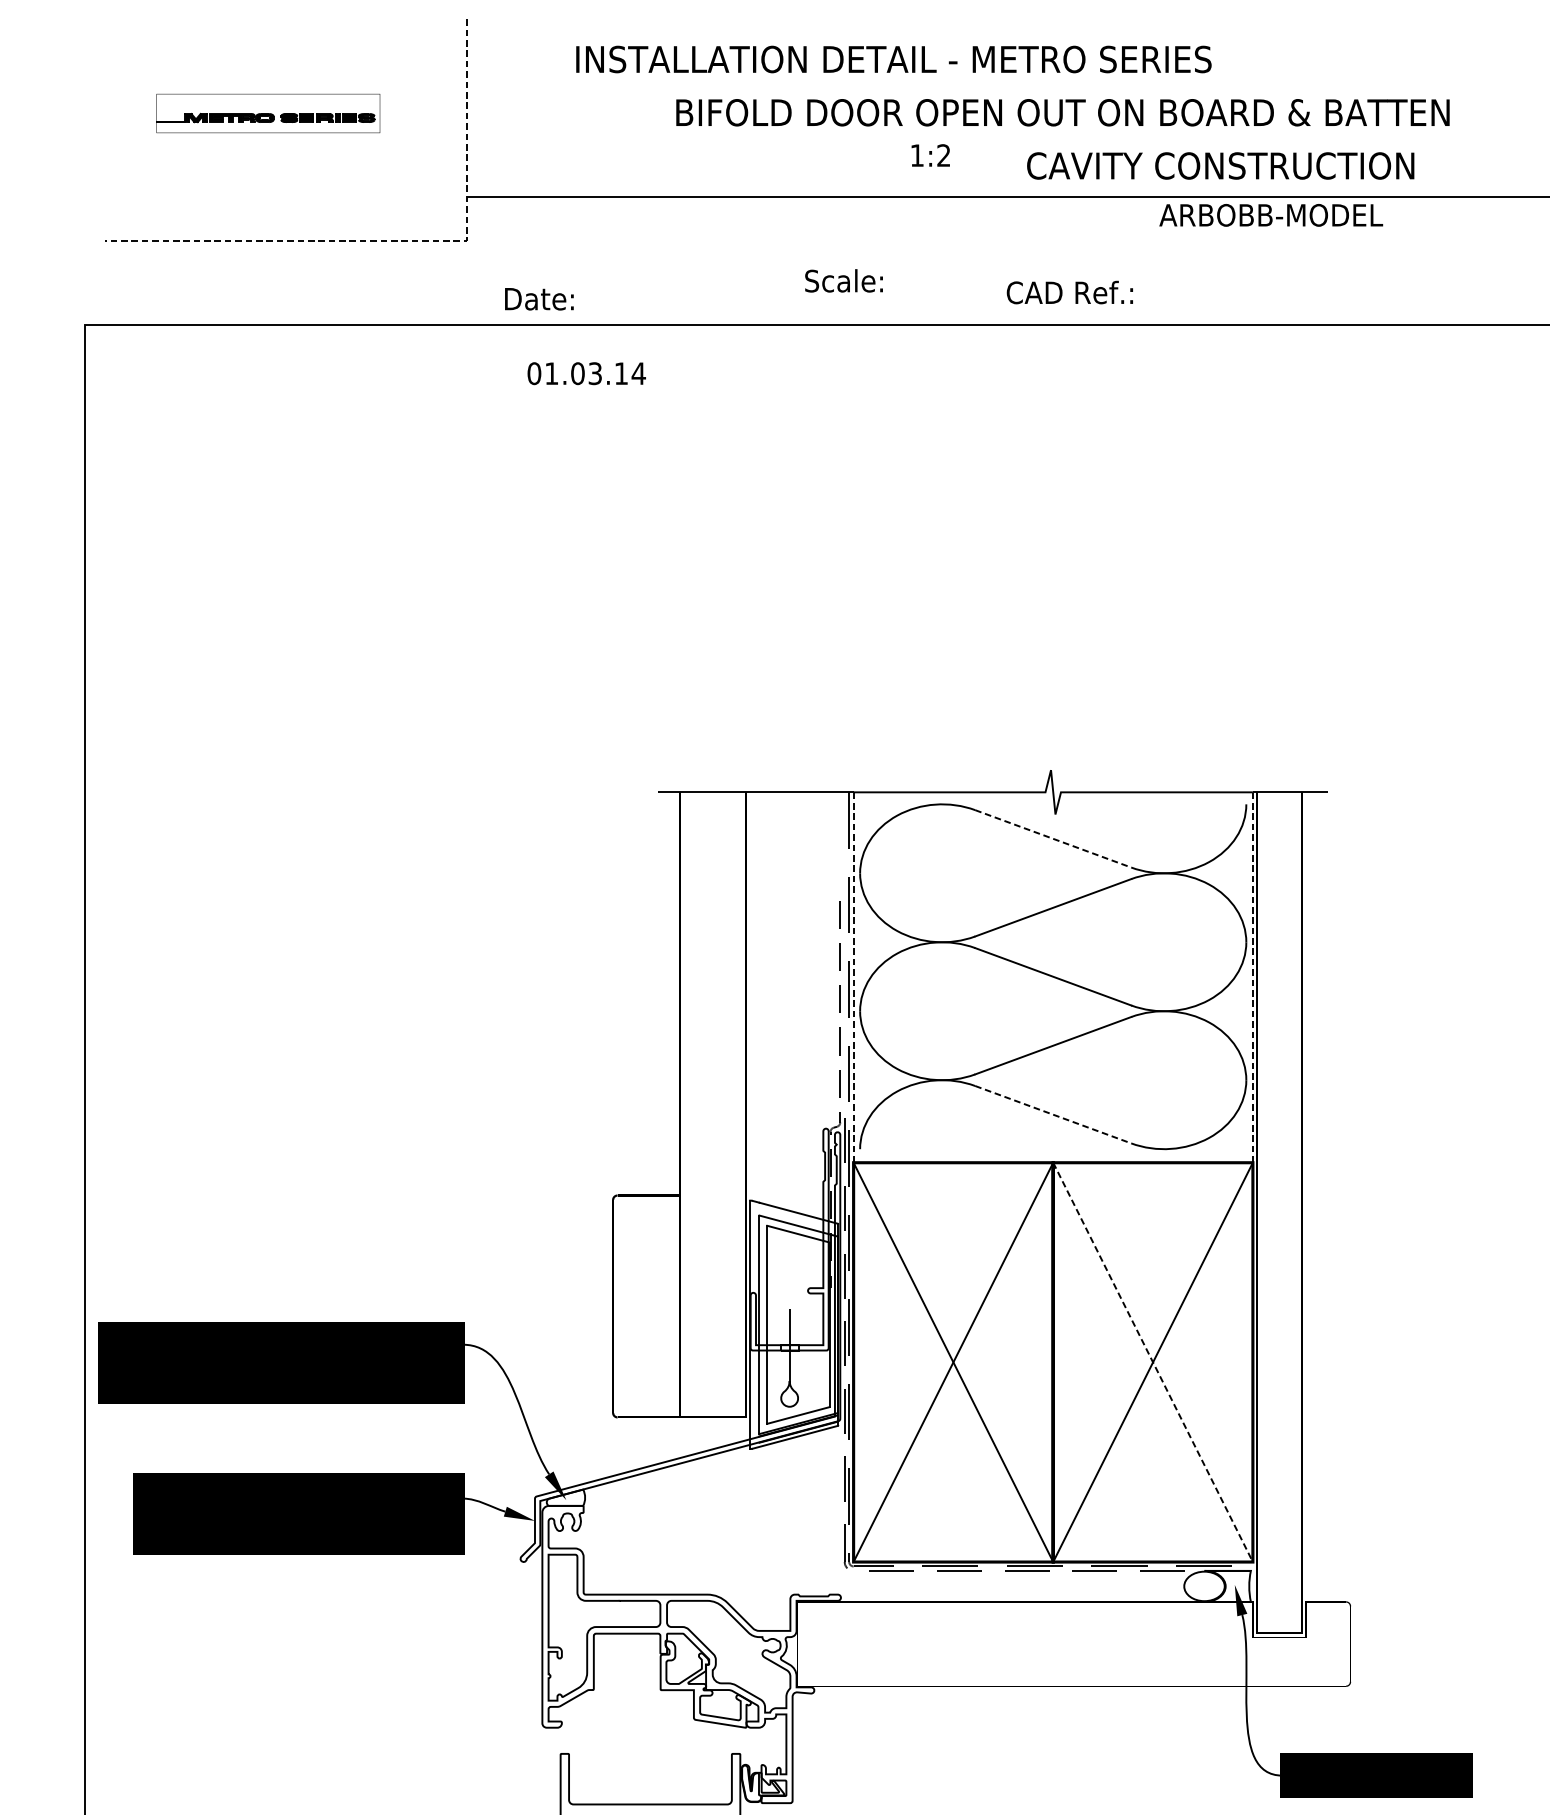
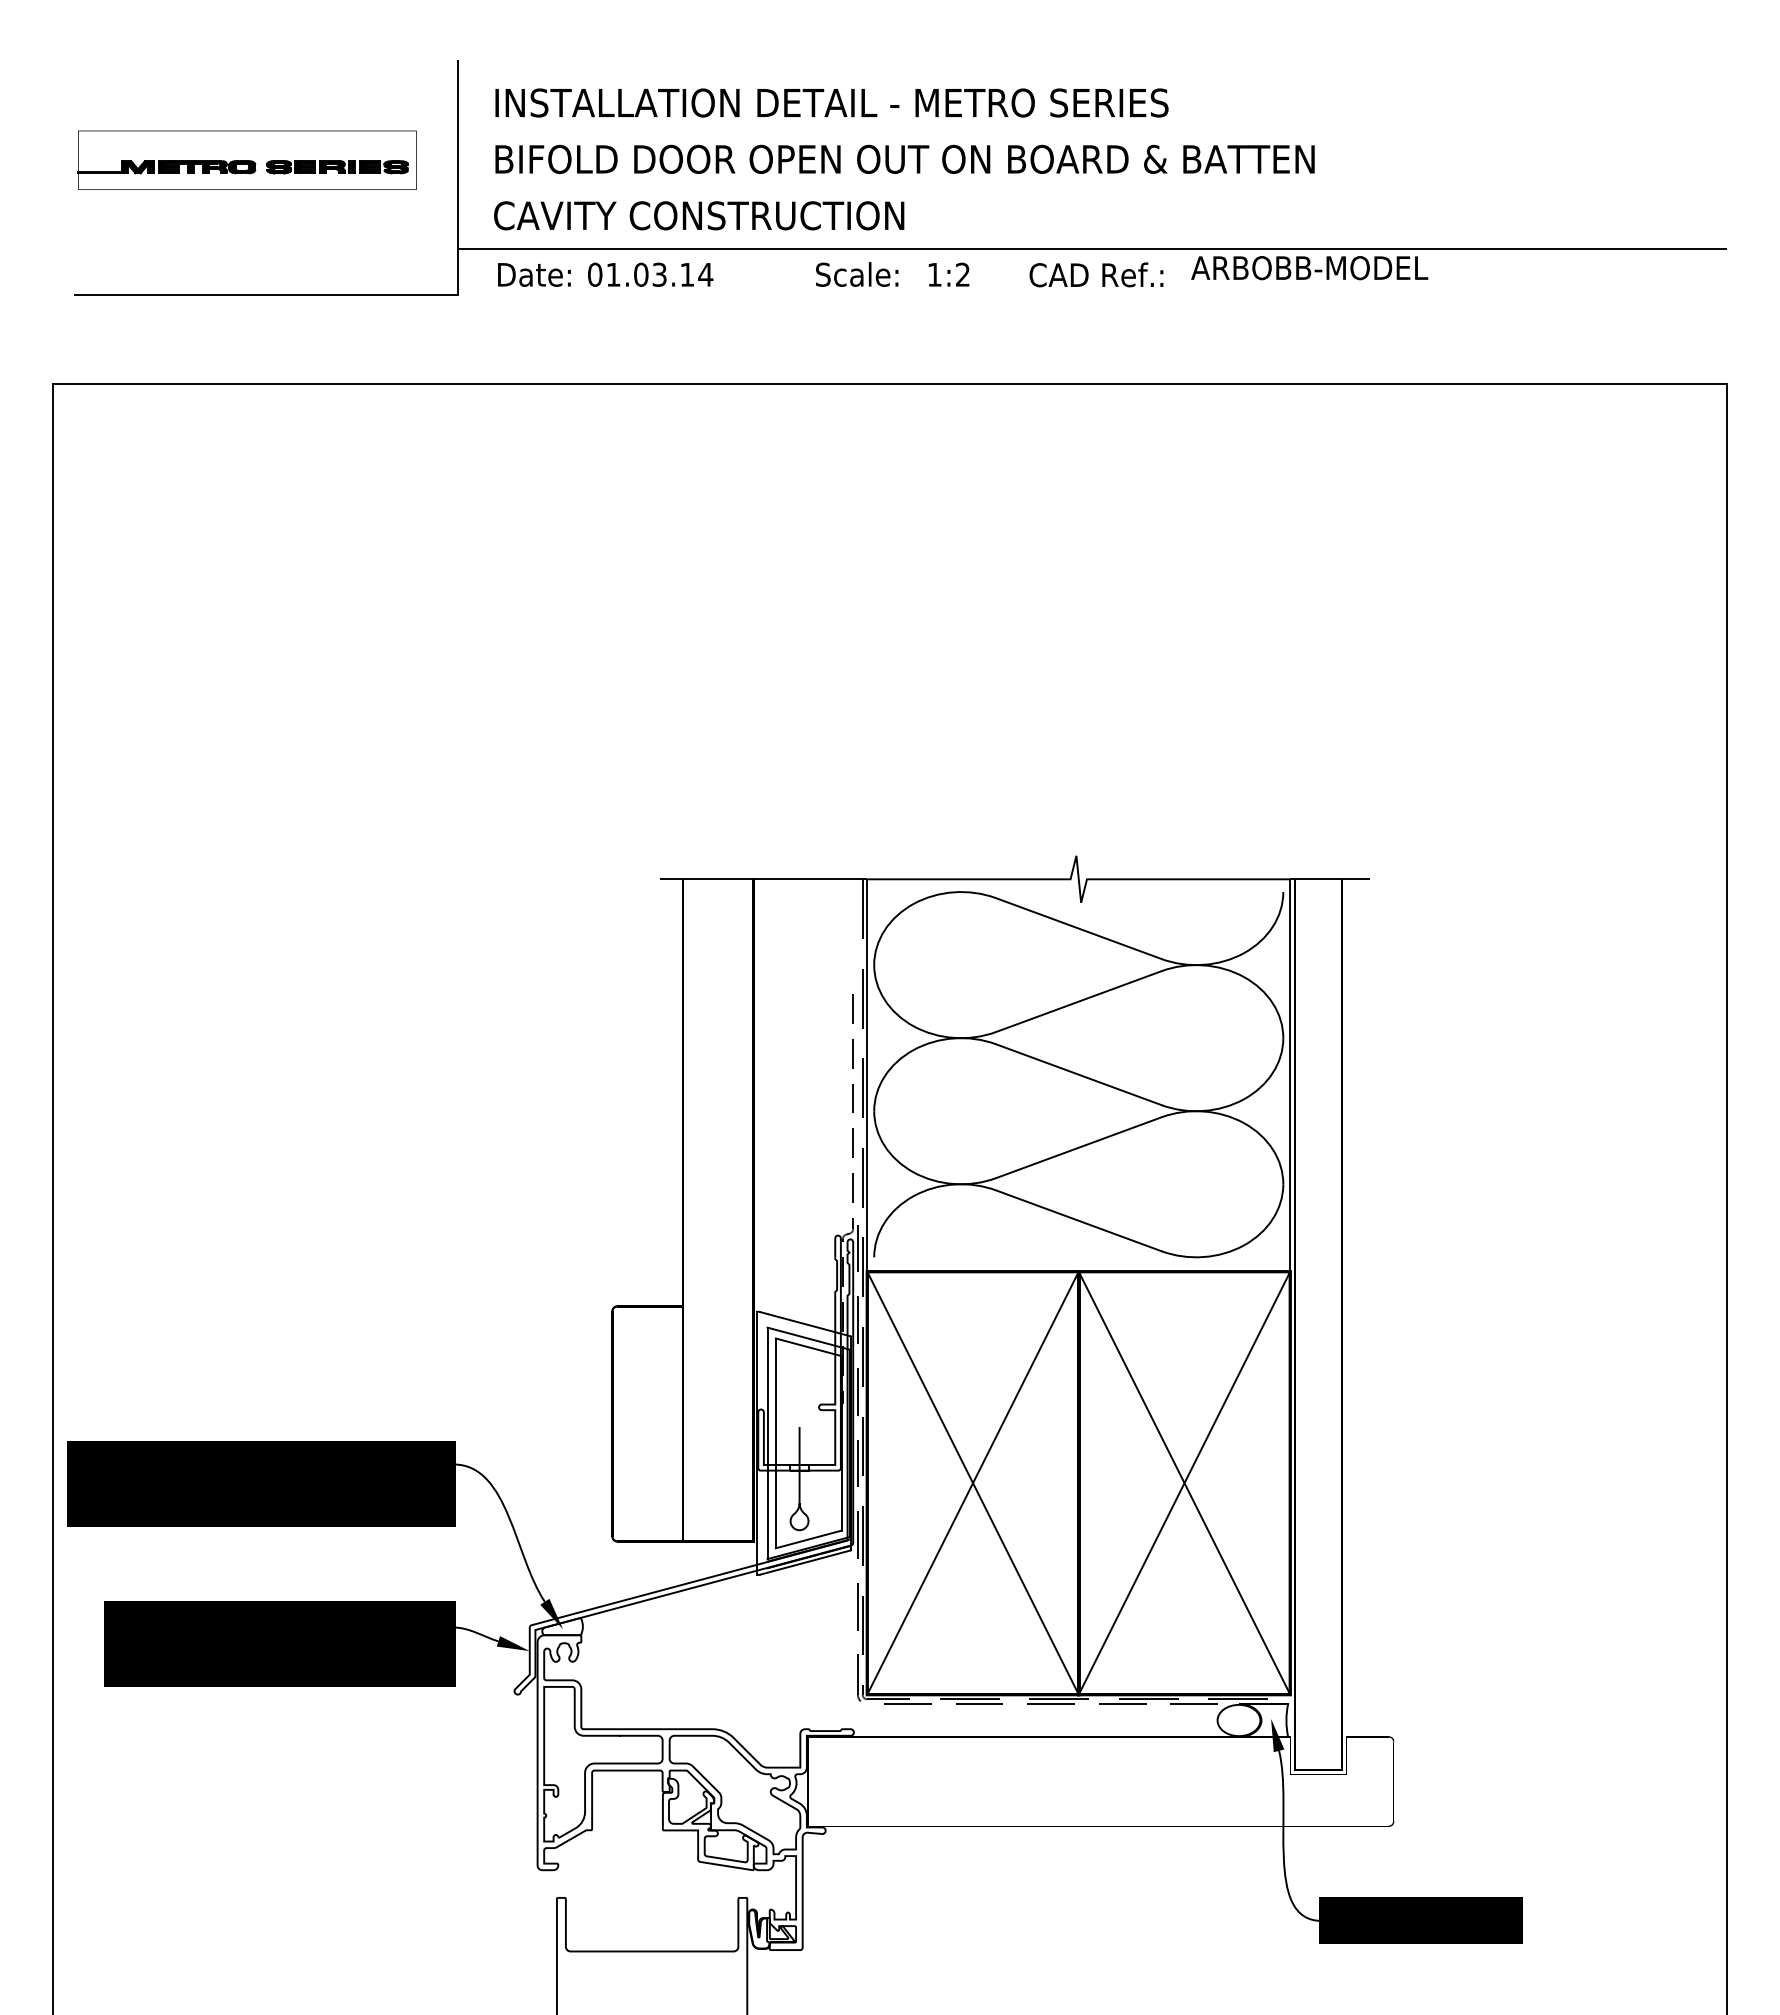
text: (893, 59) -> (831, 102), moved
text: (1062, 111) -> (904, 158), moved
part: (267, 112) -> (246, 159), size x1.43
text: (930, 155) -> (948, 274), moved
text: (1221, 165) -> (699, 215), moved
line: (396, 241) -> (383, 295), dashed -> solid
text: (844, 280) -> (857, 274), moved
text: (1069, 292) -> (1096, 274), moved
text: (539, 298) -> (534, 274), moved
text: (586, 373) -> (650, 274), moved
line: (1053, 838) -> (1079, 928), dashed -> solid
line: (853, 977) -> (867, 1075), dashed -> solid
line: (1253, 977) -> (1290, 1075), dashed -> solid
line: (1053, 1114) -> (1079, 1220), dashed -> solid
line: (1153, 1362) -> (1184, 1483), dashed -> solid

